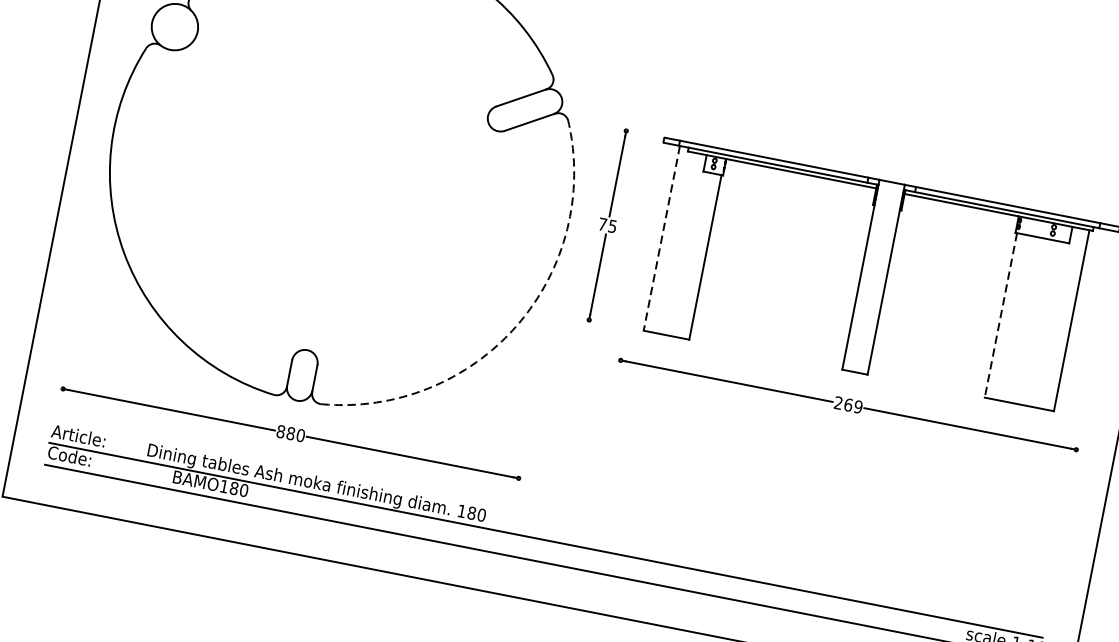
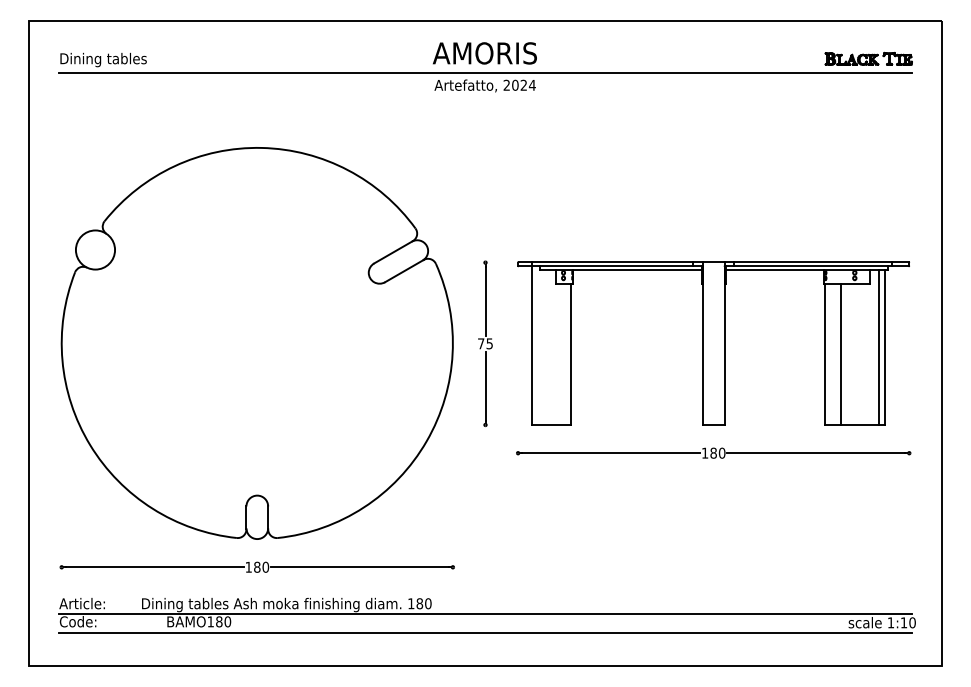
line: (661, 239) -> (532, 346), dashed -> solid
line: (1001, 315) -> (825, 354), dashed -> solid
line: (1020, 318) -> (841, 353), added
line: (1066, 318) -> (879, 346), added
arc: (516, 325) -> (426, 441), dashed -> solid
text: (848, 404) -> (713, 452), 269 -> 180
text: (280, 430) -> (248, 566), 880 -> 180

